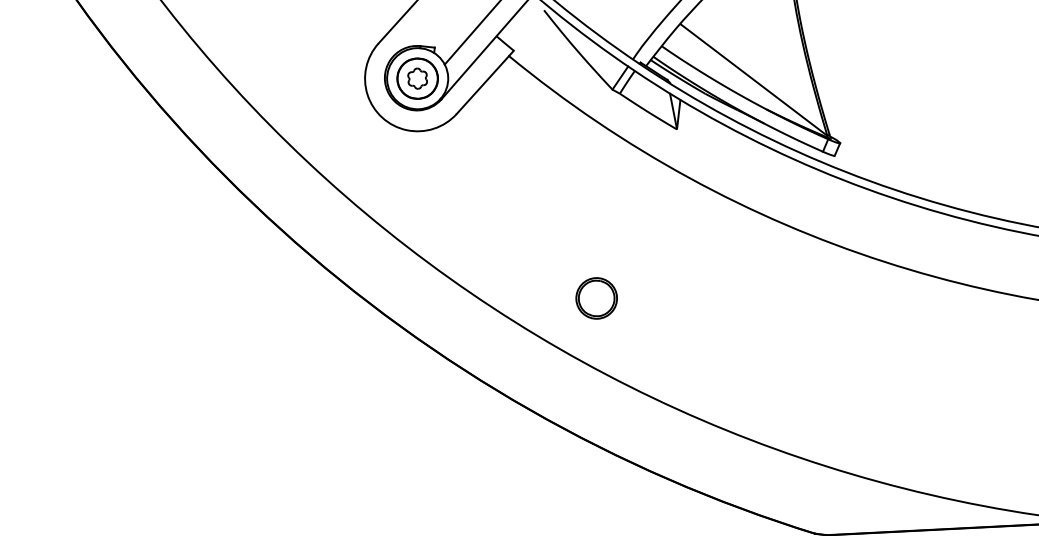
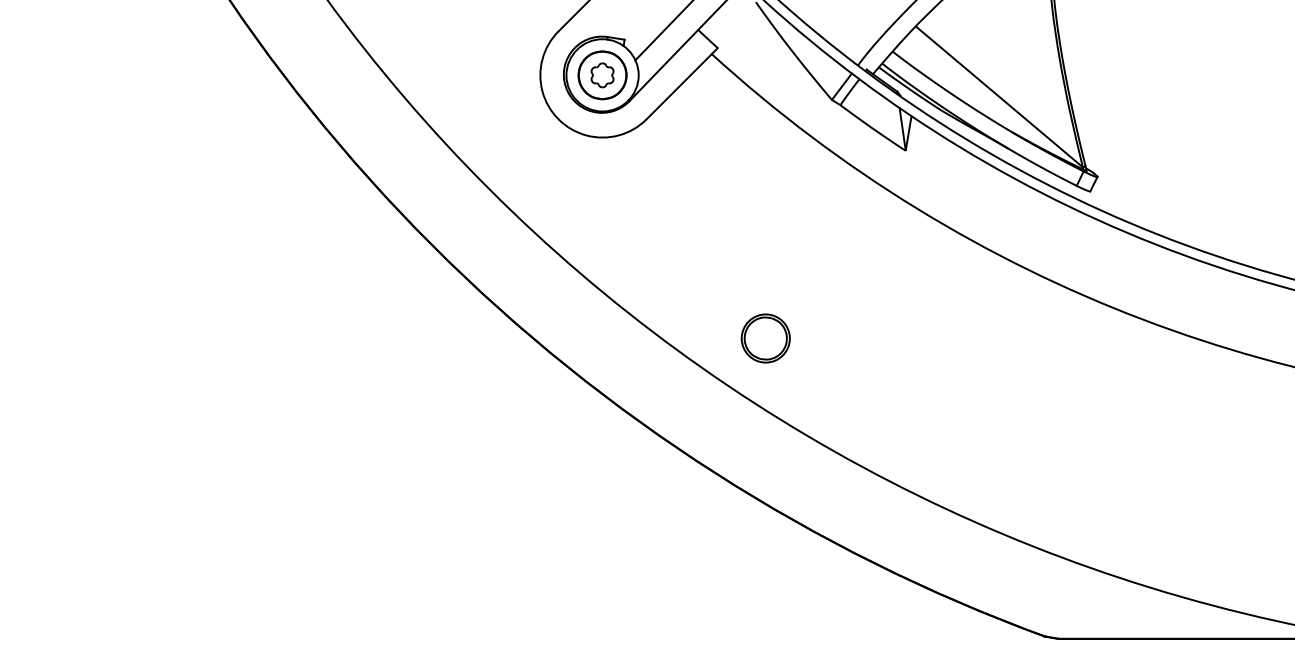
part: (596, 298) -> (765, 338), moved

